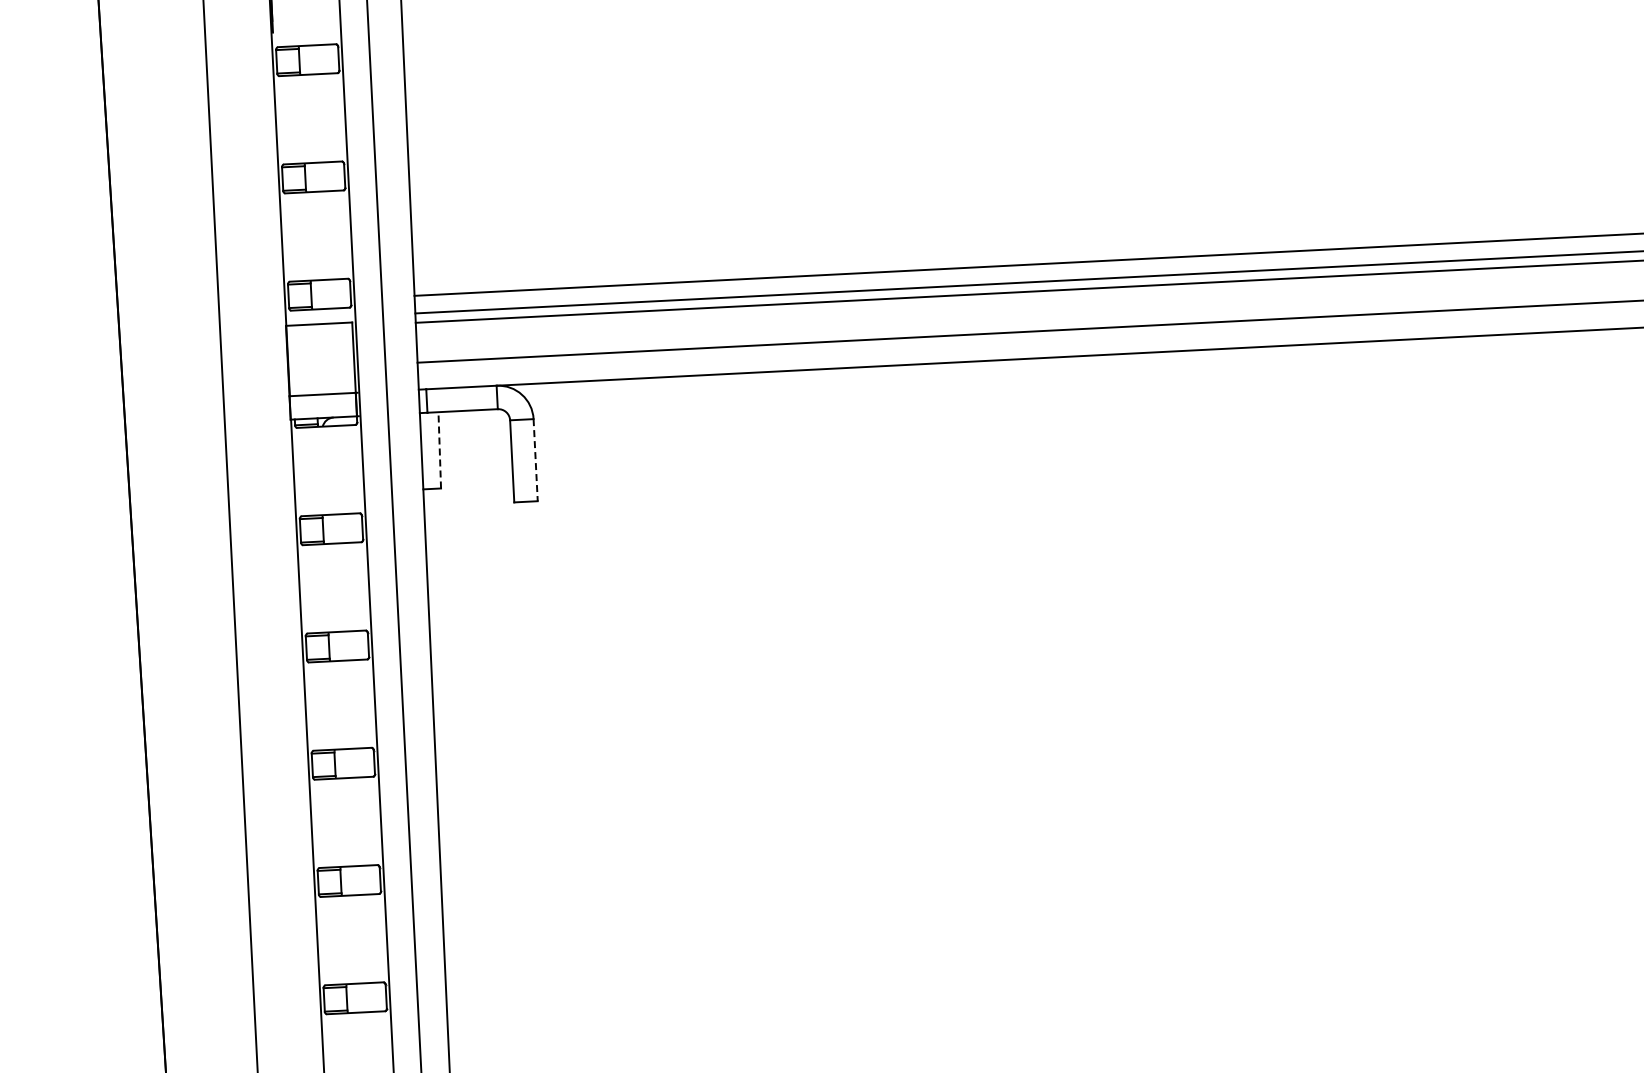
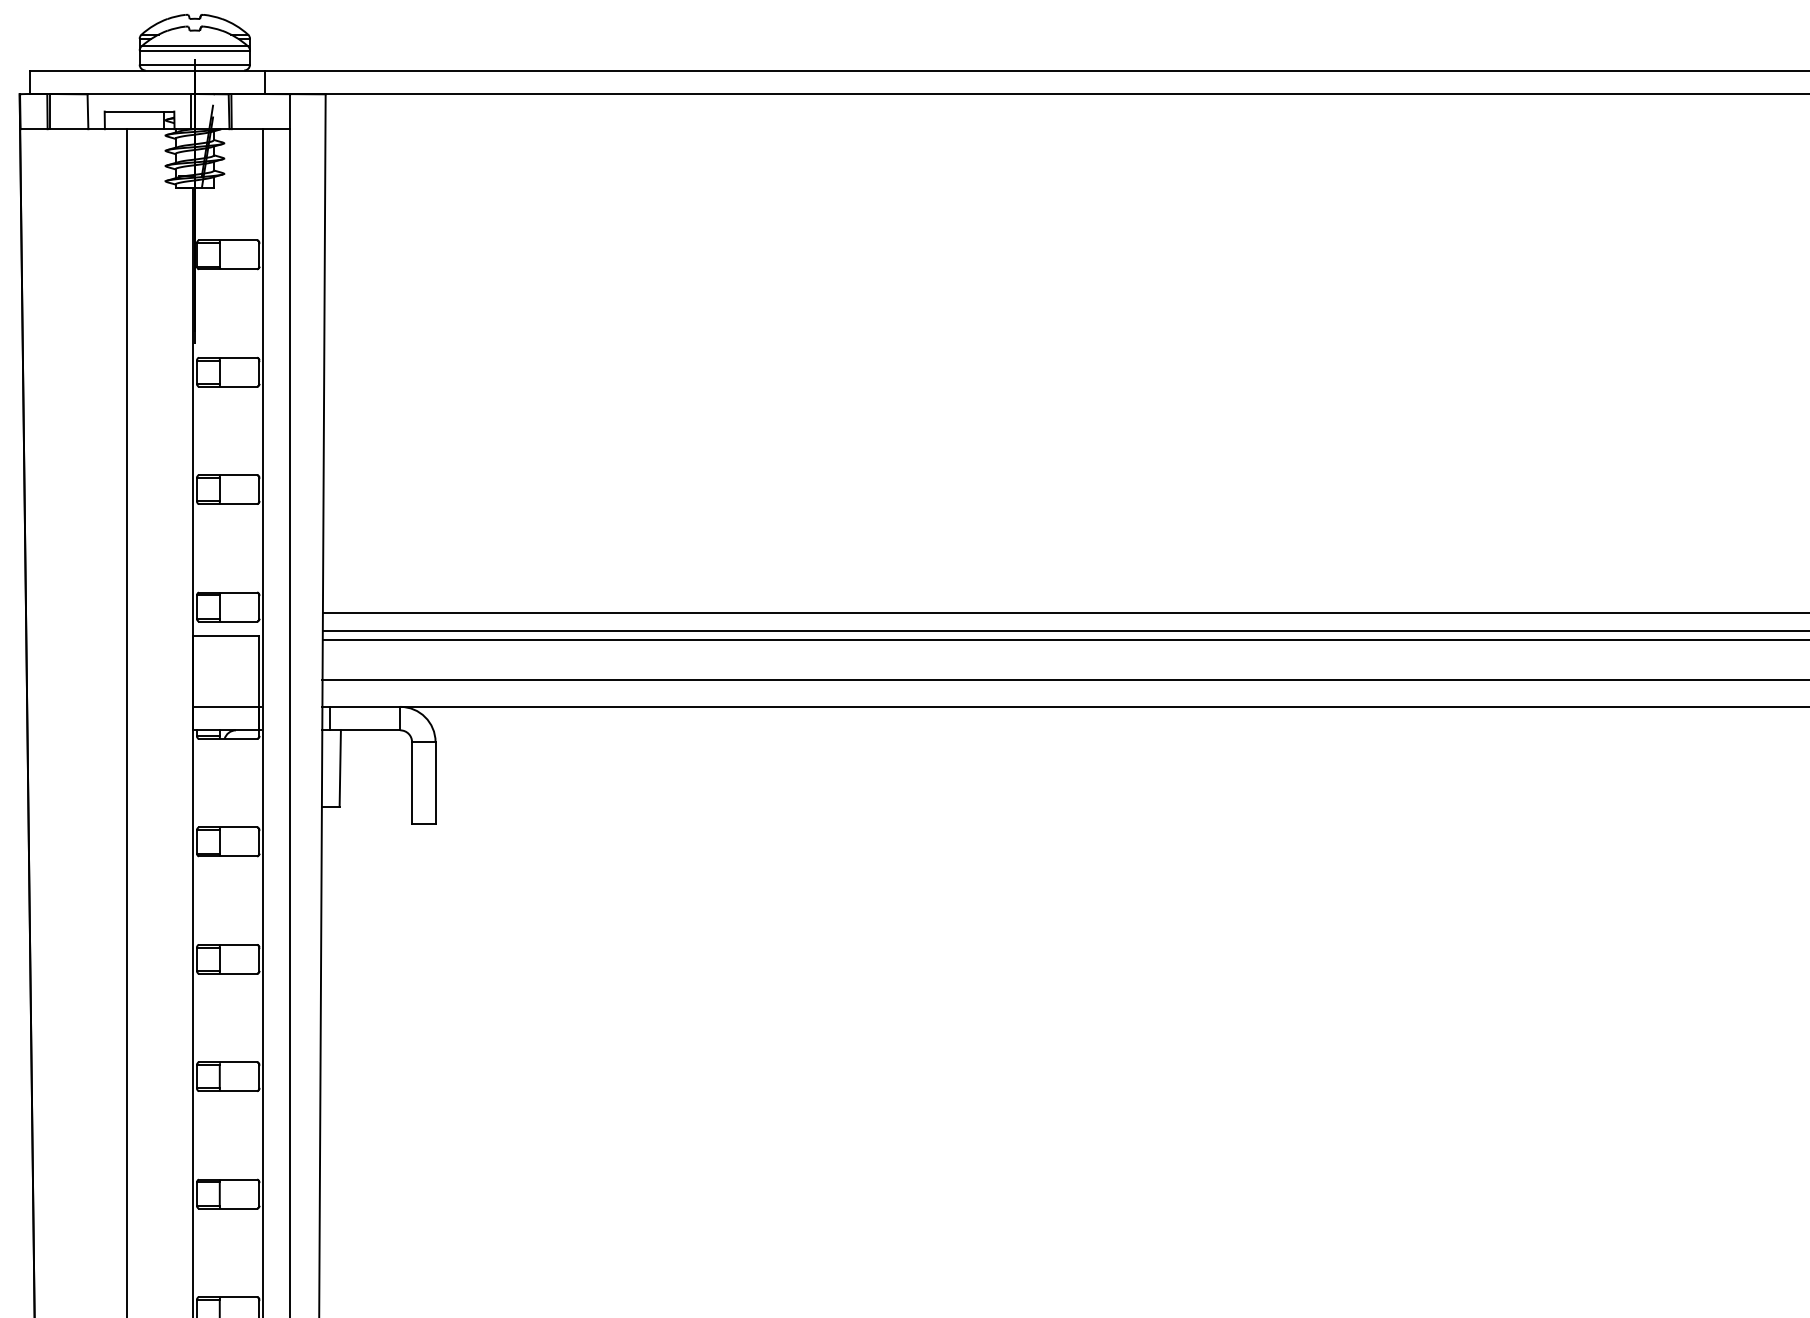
line: (439, 450) -> (340, 768), dashed -> solid
line: (535, 460) -> (435, 783), dashed -> solid

